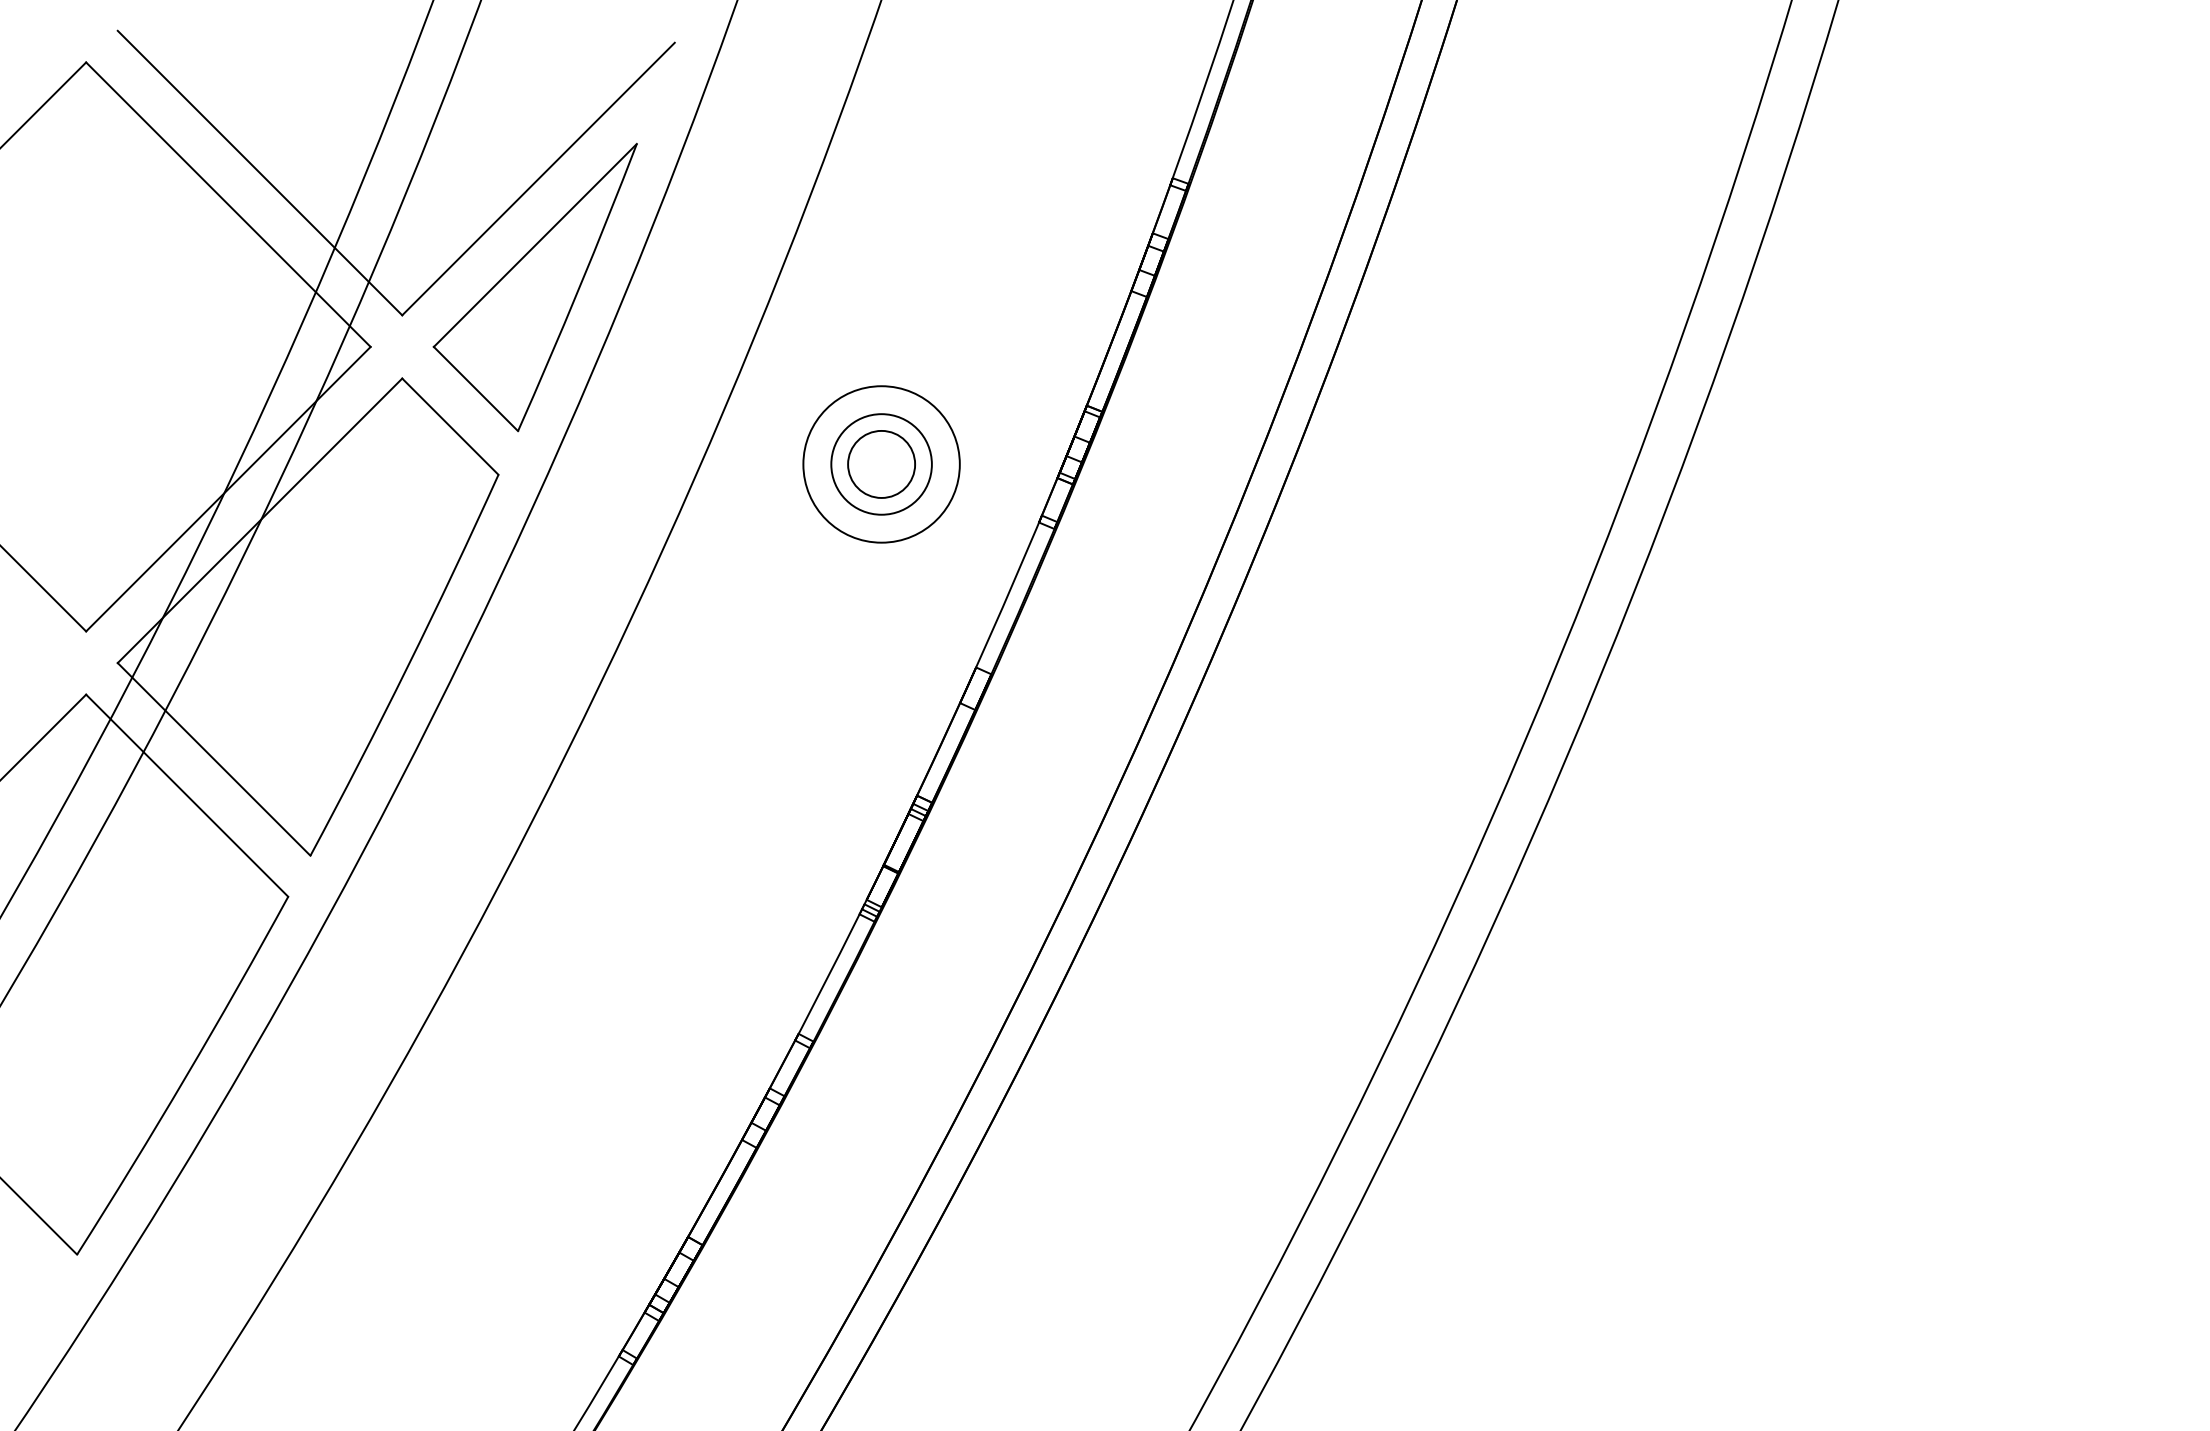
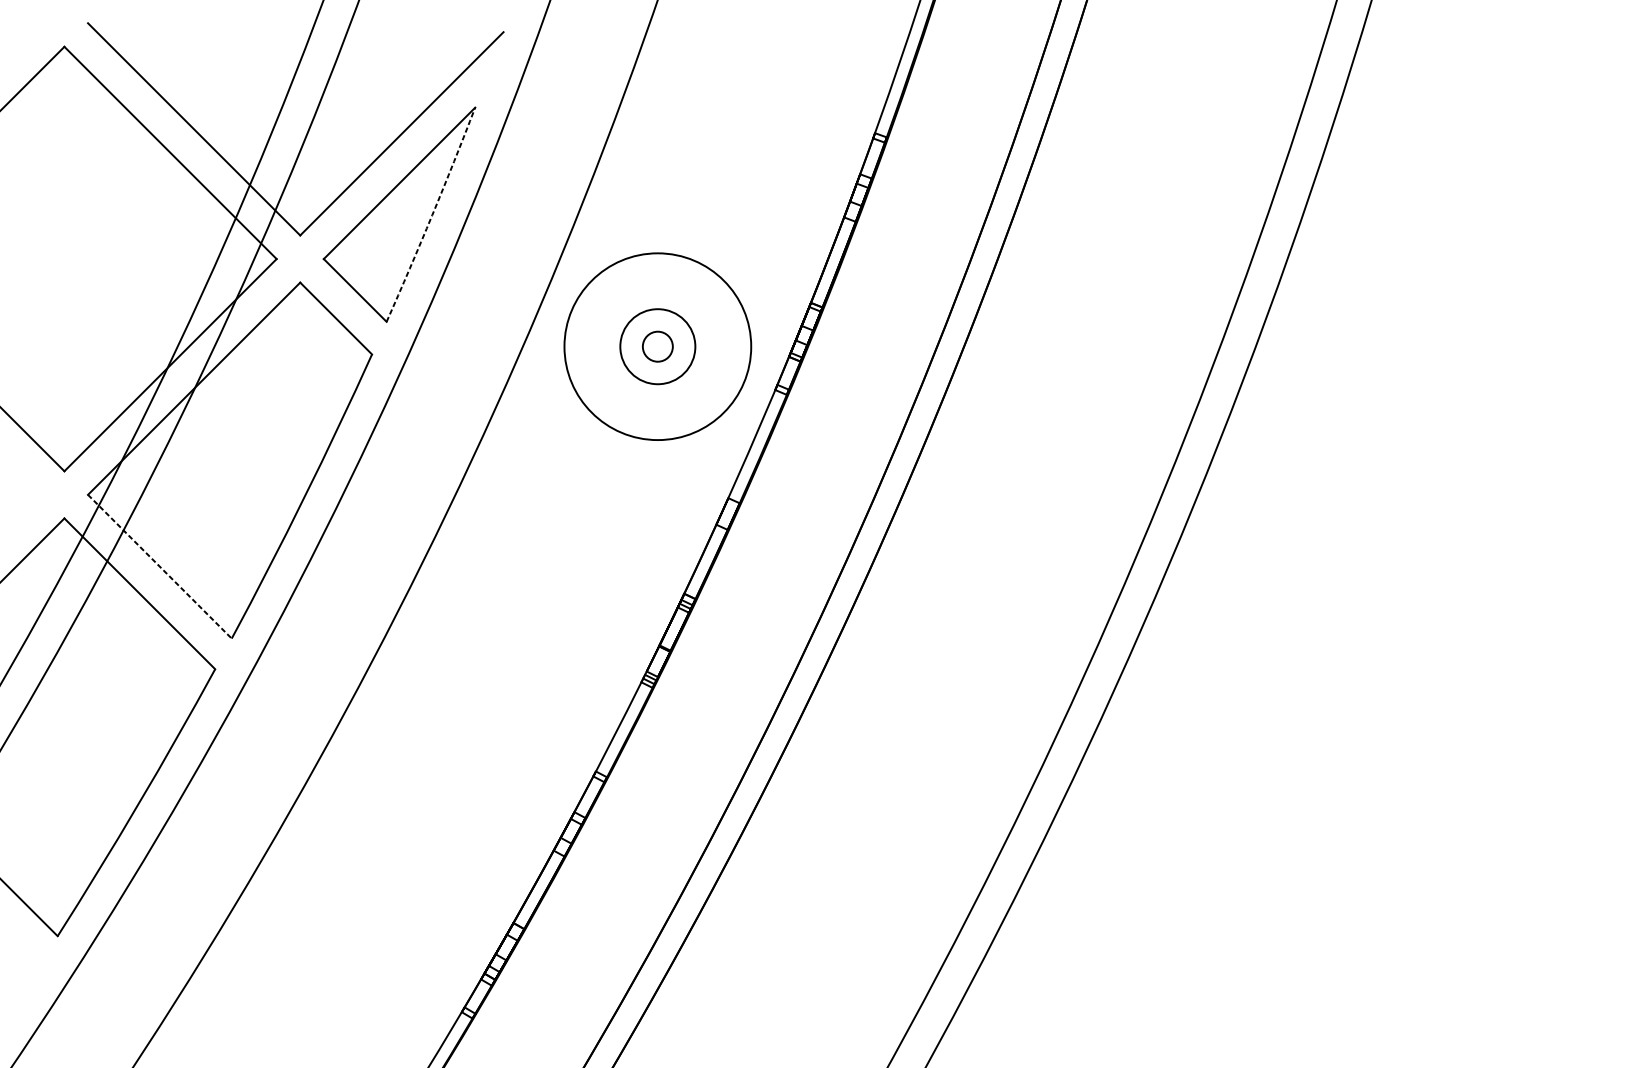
arc: (579, 288) -> (432, 215), solid -> dashed
circle: (881, 463) -> (657, 346), size x0.6
circle: (881, 464) -> (657, 346), size x1.6
line: (214, 759) -> (160, 566), solid -> dashed

